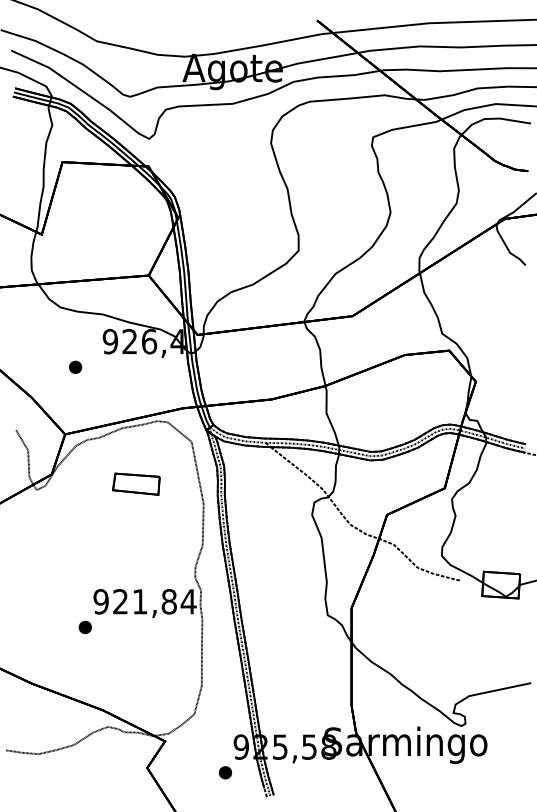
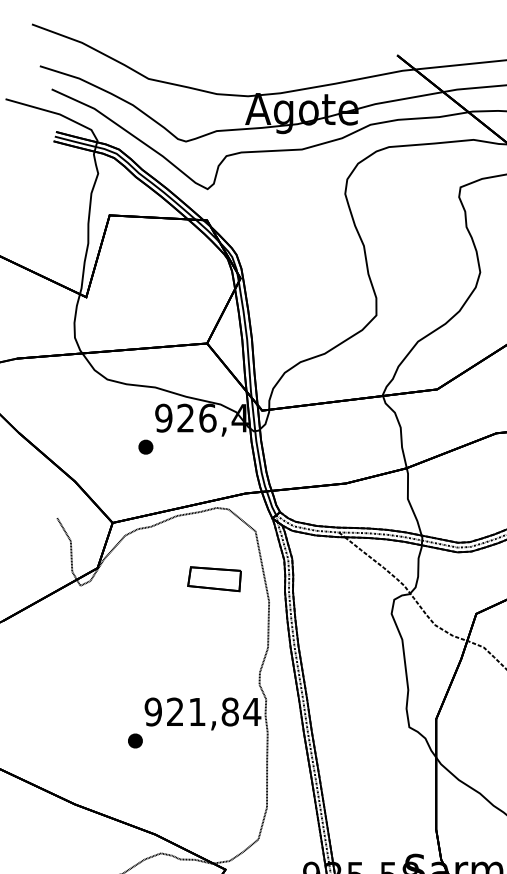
part: (75, 366) -> (145, 446), moved
part: (136, 483) -> (214, 578), moved

